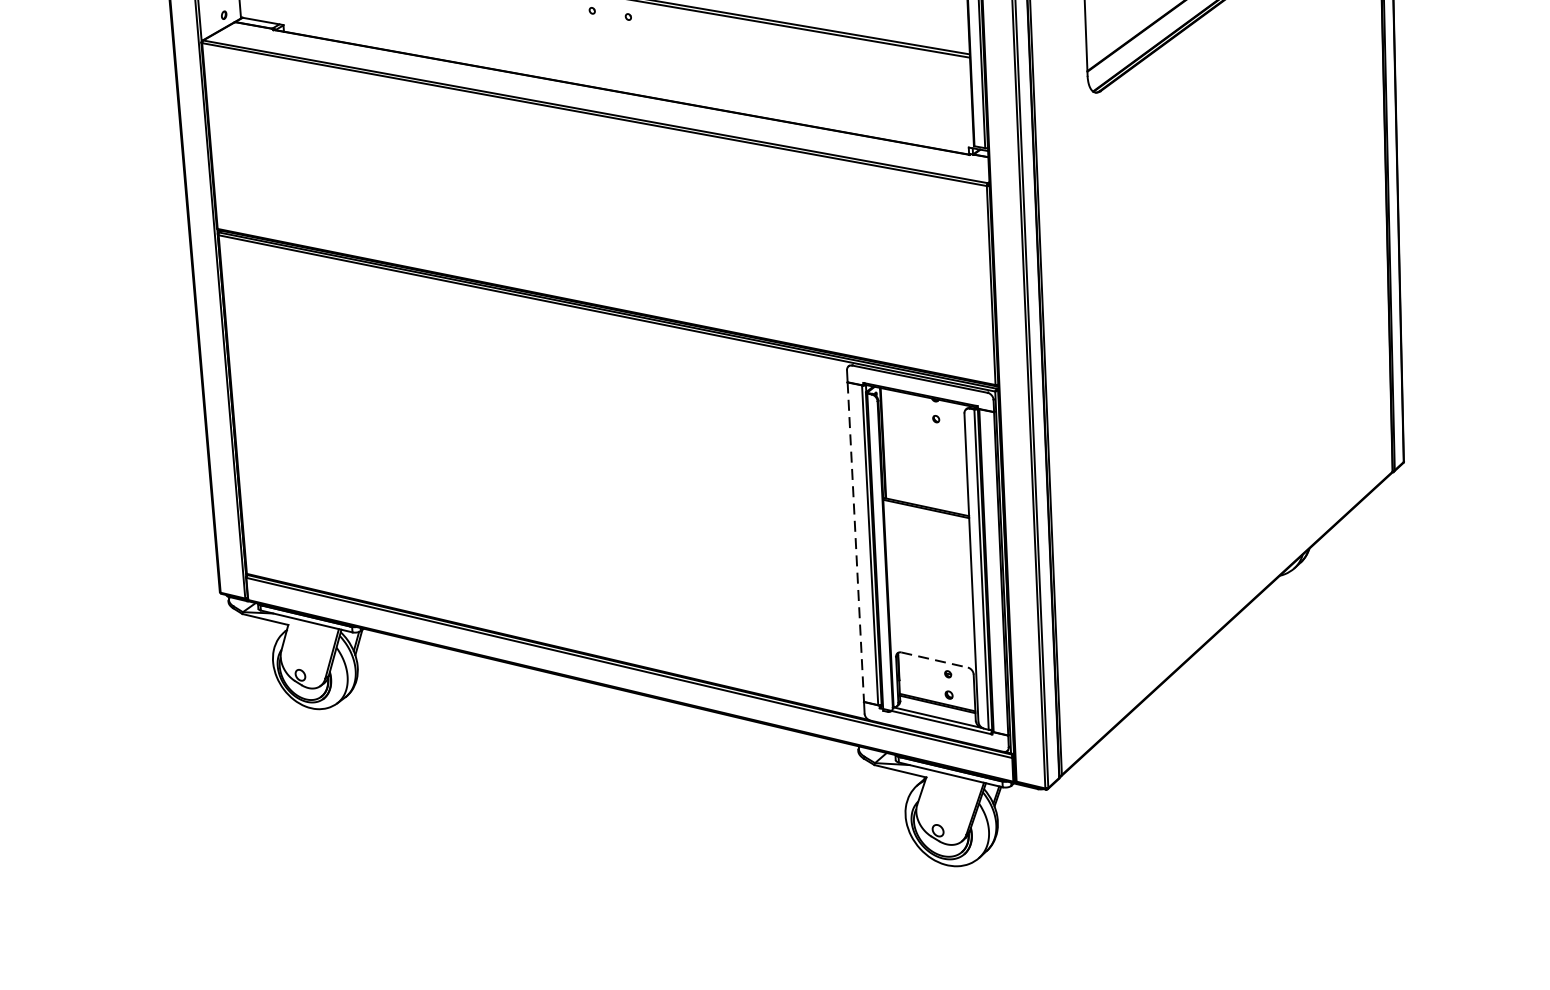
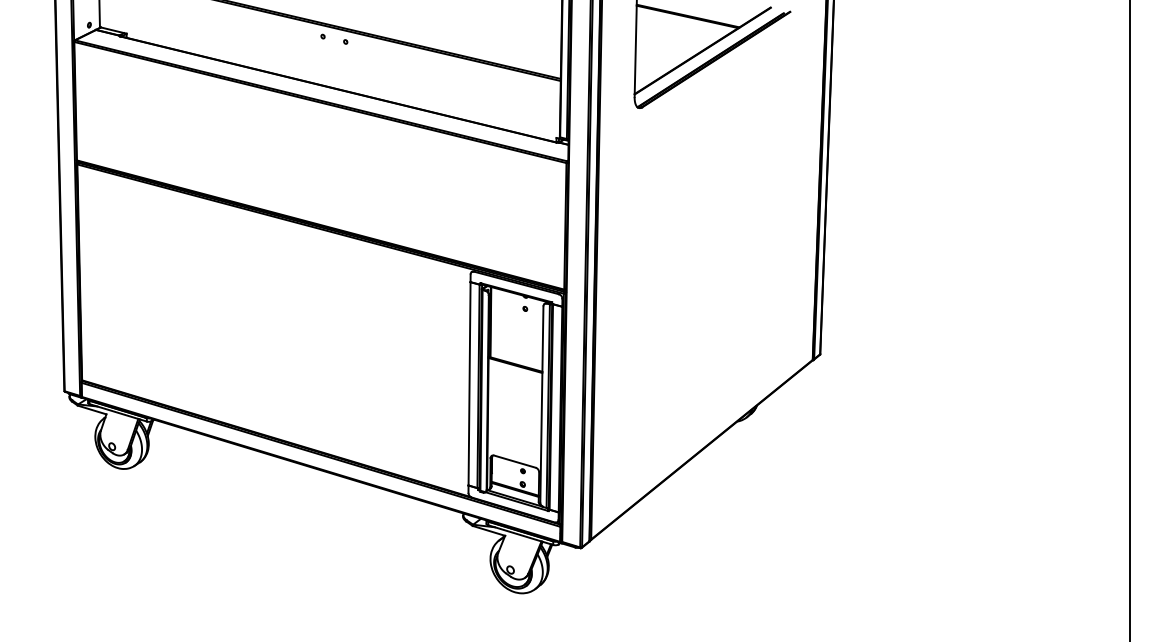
line: (855, 541) -> (469, 383), dashed -> solid
line: (933, 659) -> (514, 461), dashed -> solid

